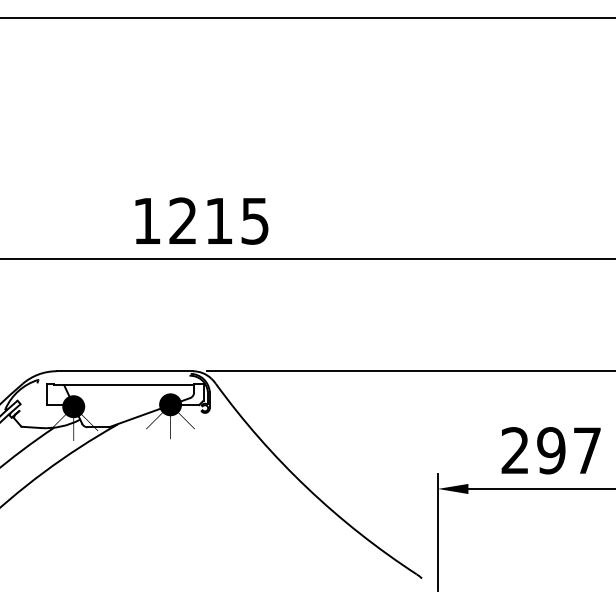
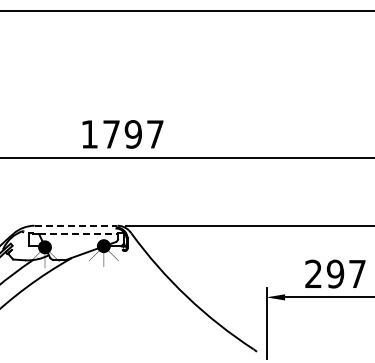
text: (219, 221) -> (133, 134), 1215 -> 1797
line: (125, 370) -> (76, 225), solid -> dashed
line: (128, 385) -> (78, 234), solid -> dashed

